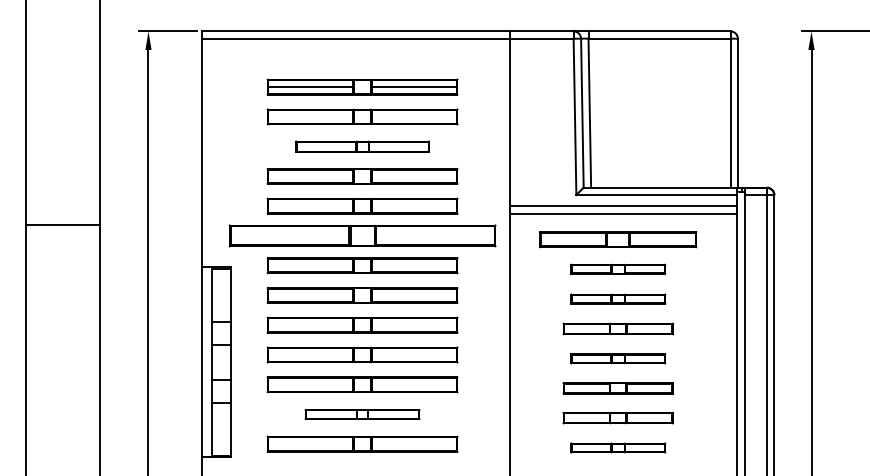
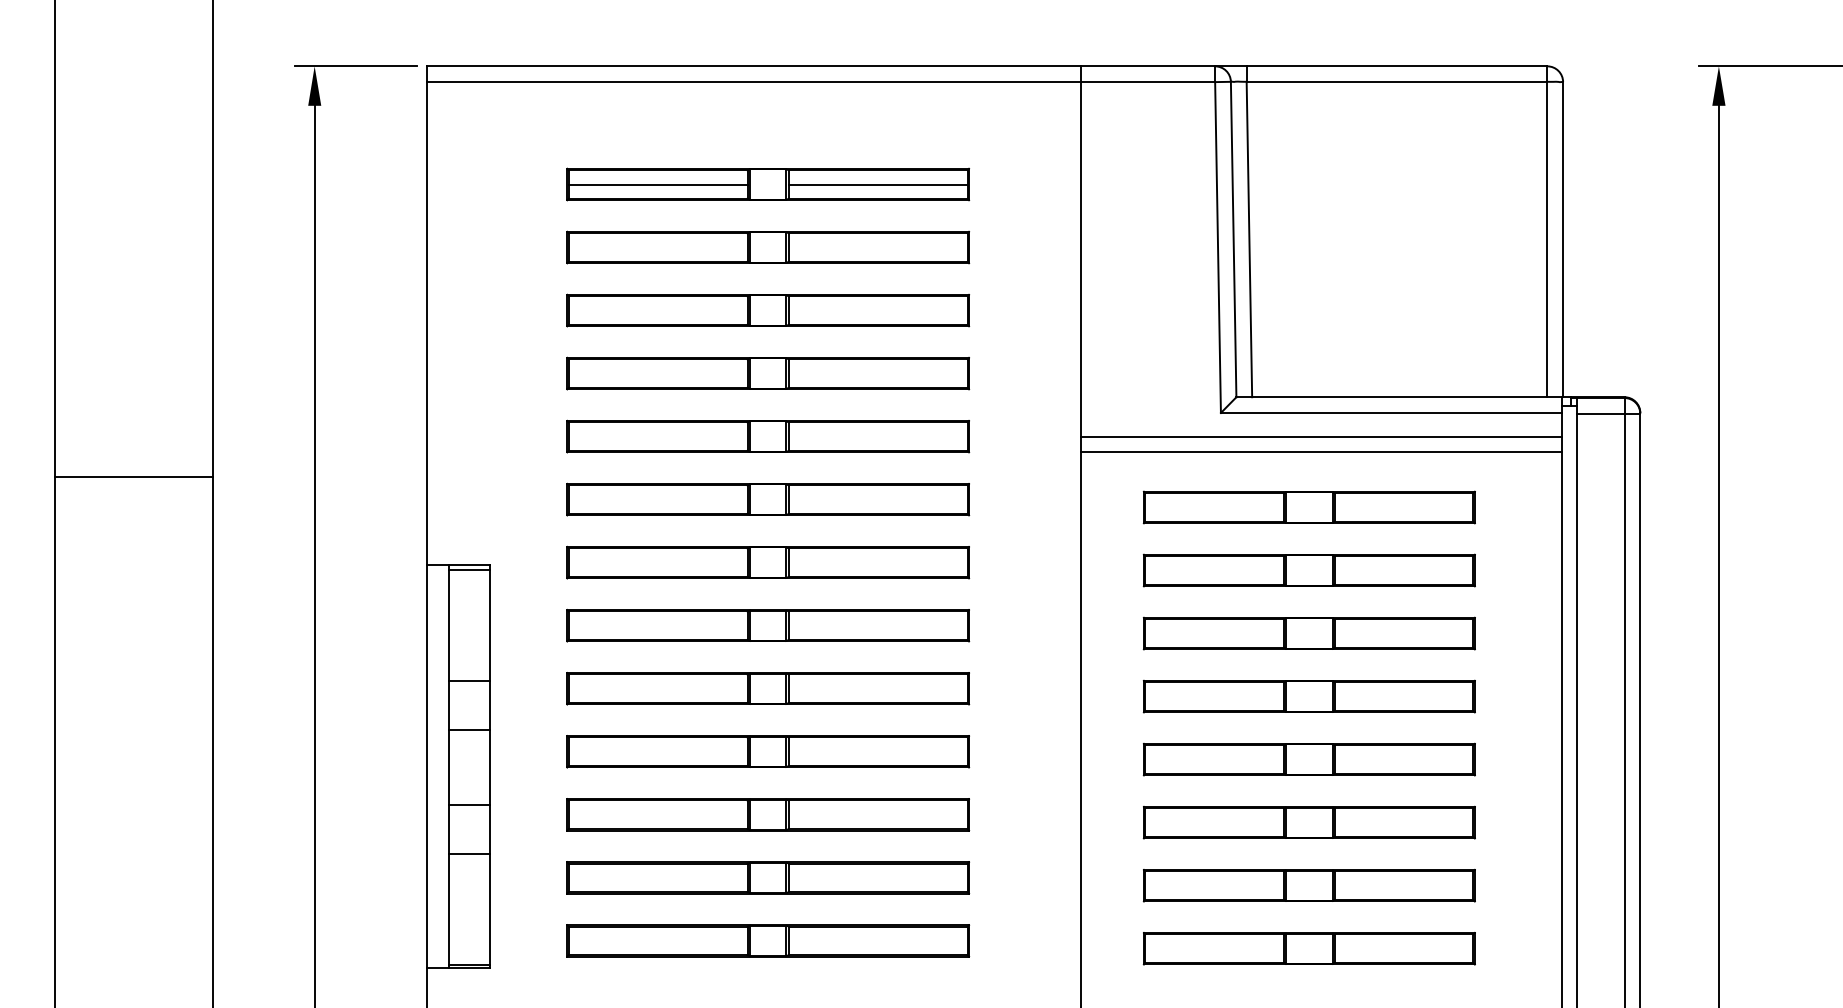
part: (362, 146) -> (767, 310), size x1.43
part: (362, 235) -> (767, 498), size x0.71
part: (618, 268) -> (1310, 568), size x1.67
part: (618, 298) -> (1310, 632), size x1.67
part: (618, 328) -> (1310, 695), size x1.43
part: (618, 358) -> (1310, 759), size x1.67
part: (618, 388) -> (1310, 822), size x1.43
part: (362, 414) -> (767, 877), size x1.67
part: (618, 417) -> (1310, 884), size x1.43
part: (618, 447) -> (1310, 947), size x1.67

